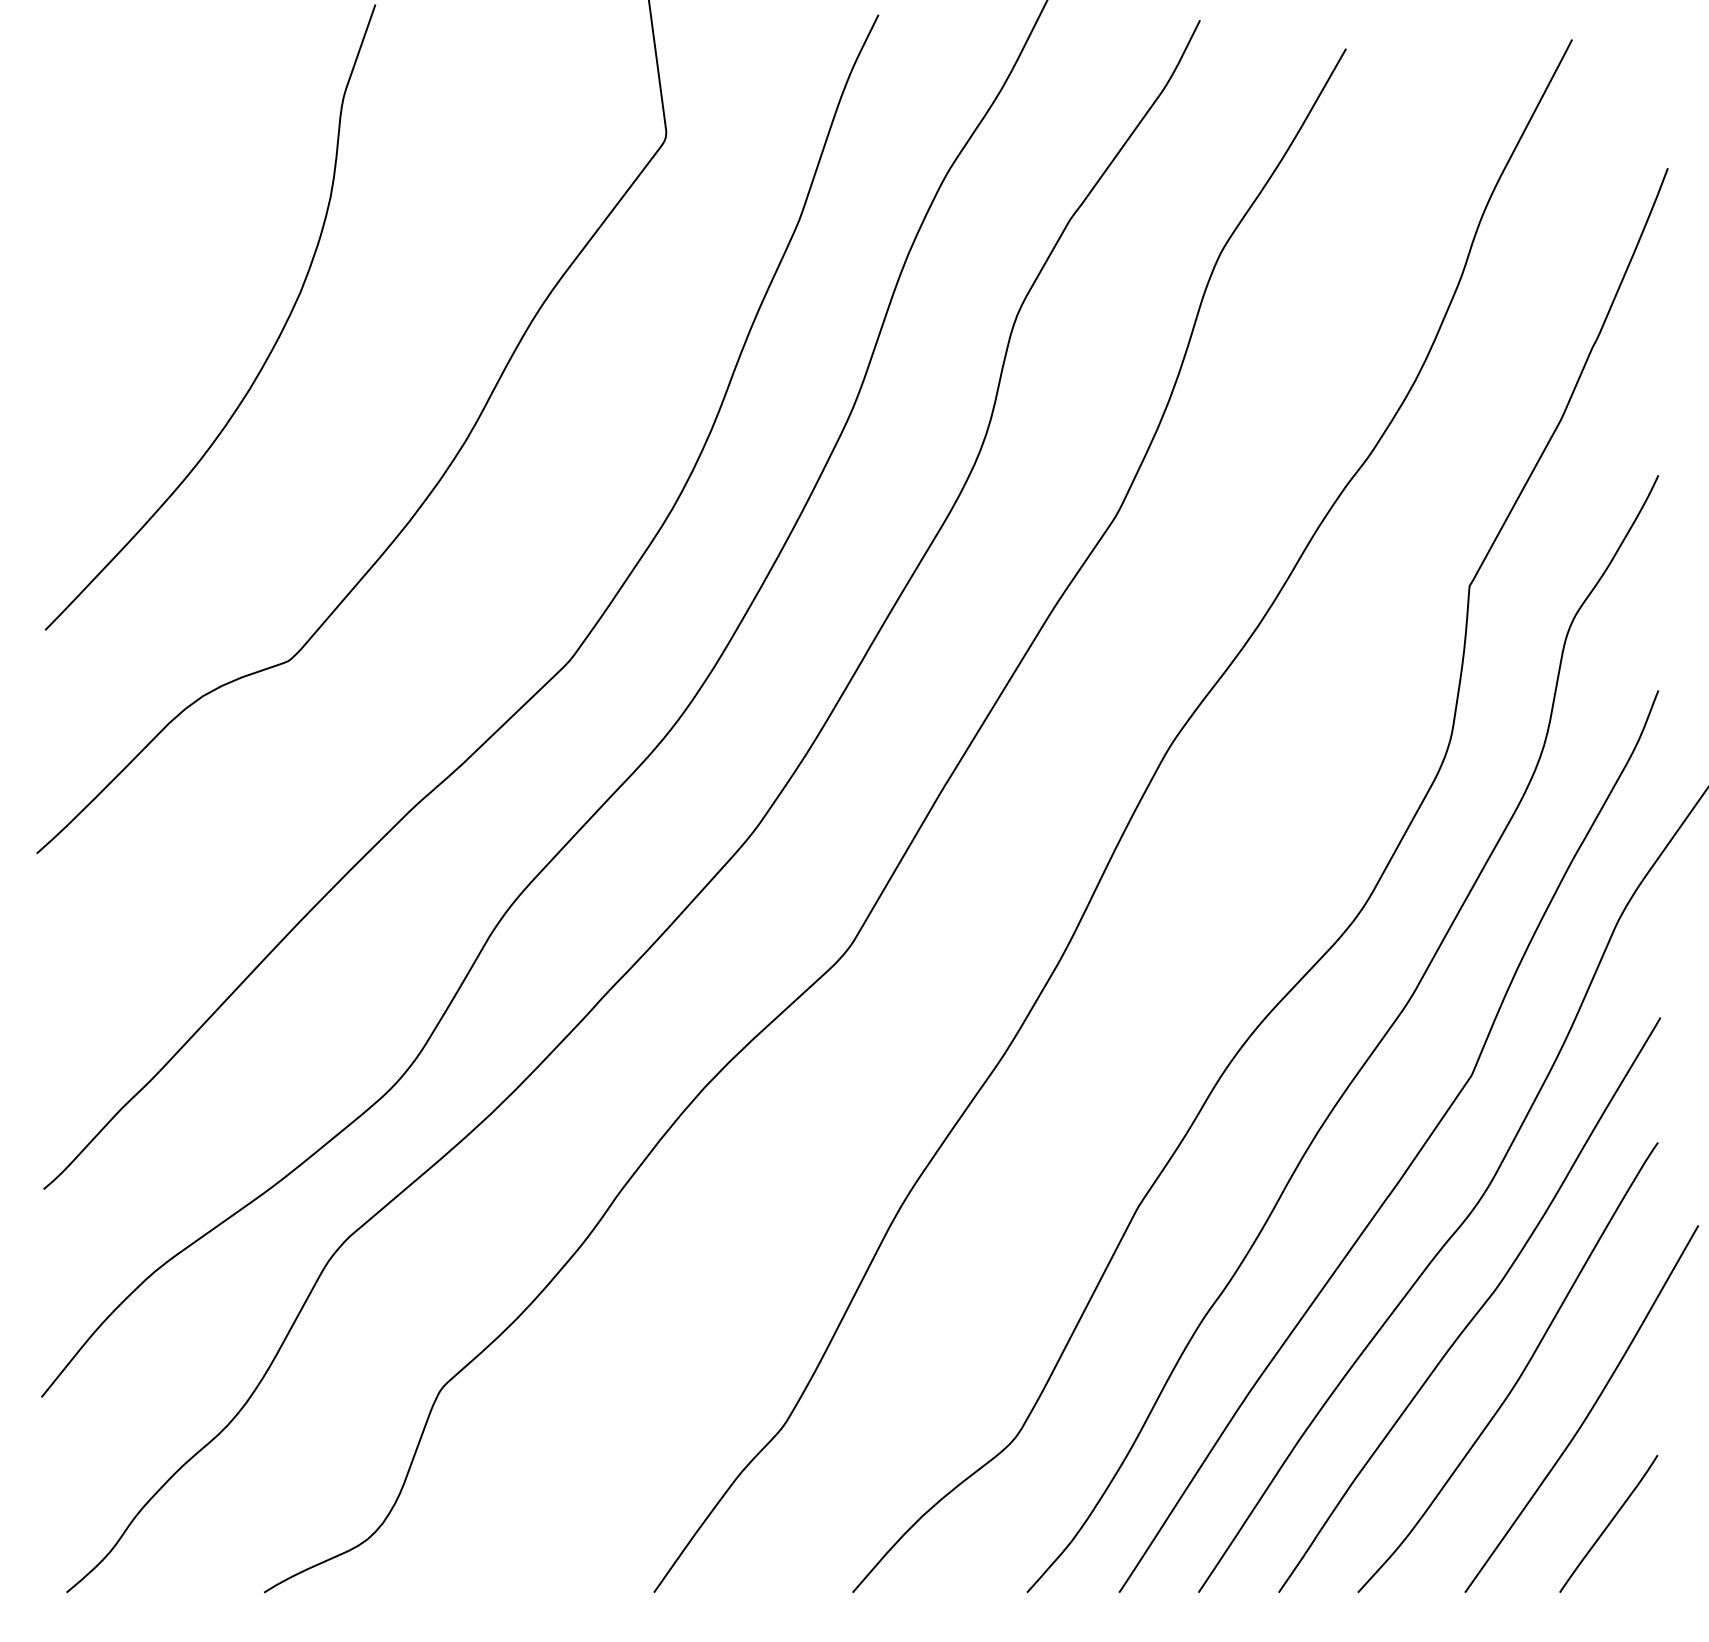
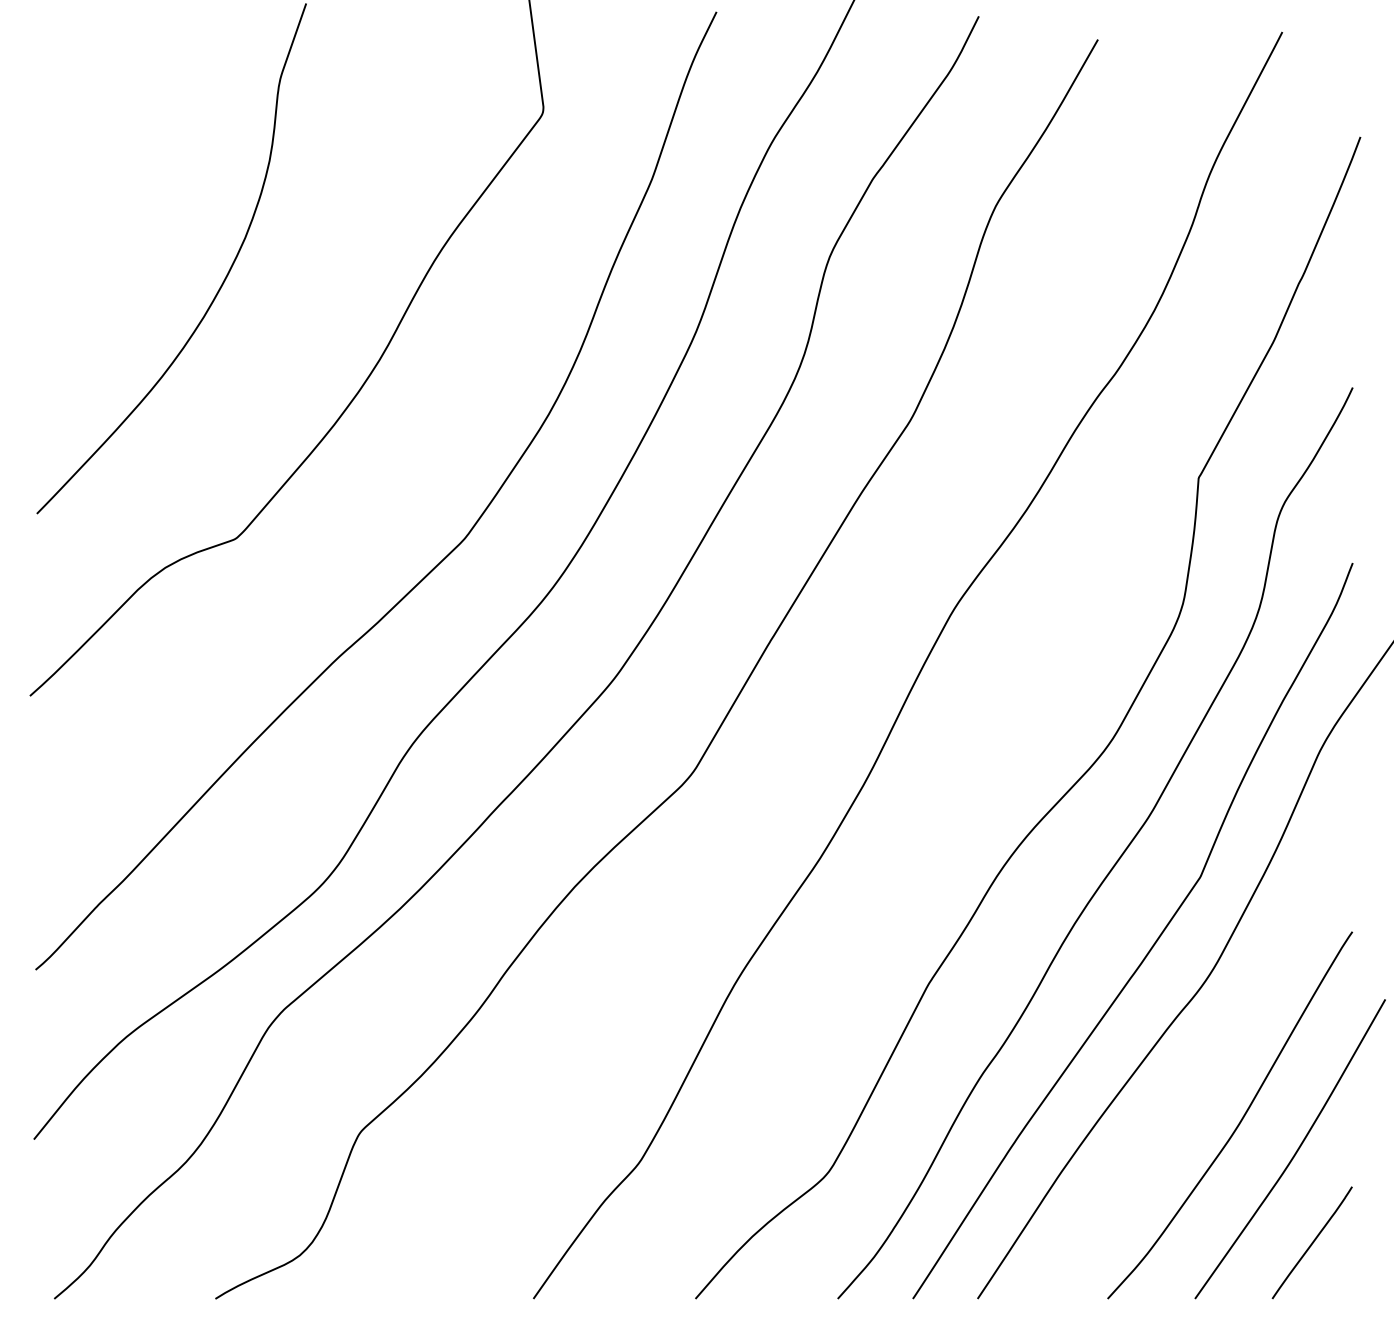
curve: (1478, 1309) -> (1205, 1067), removed

